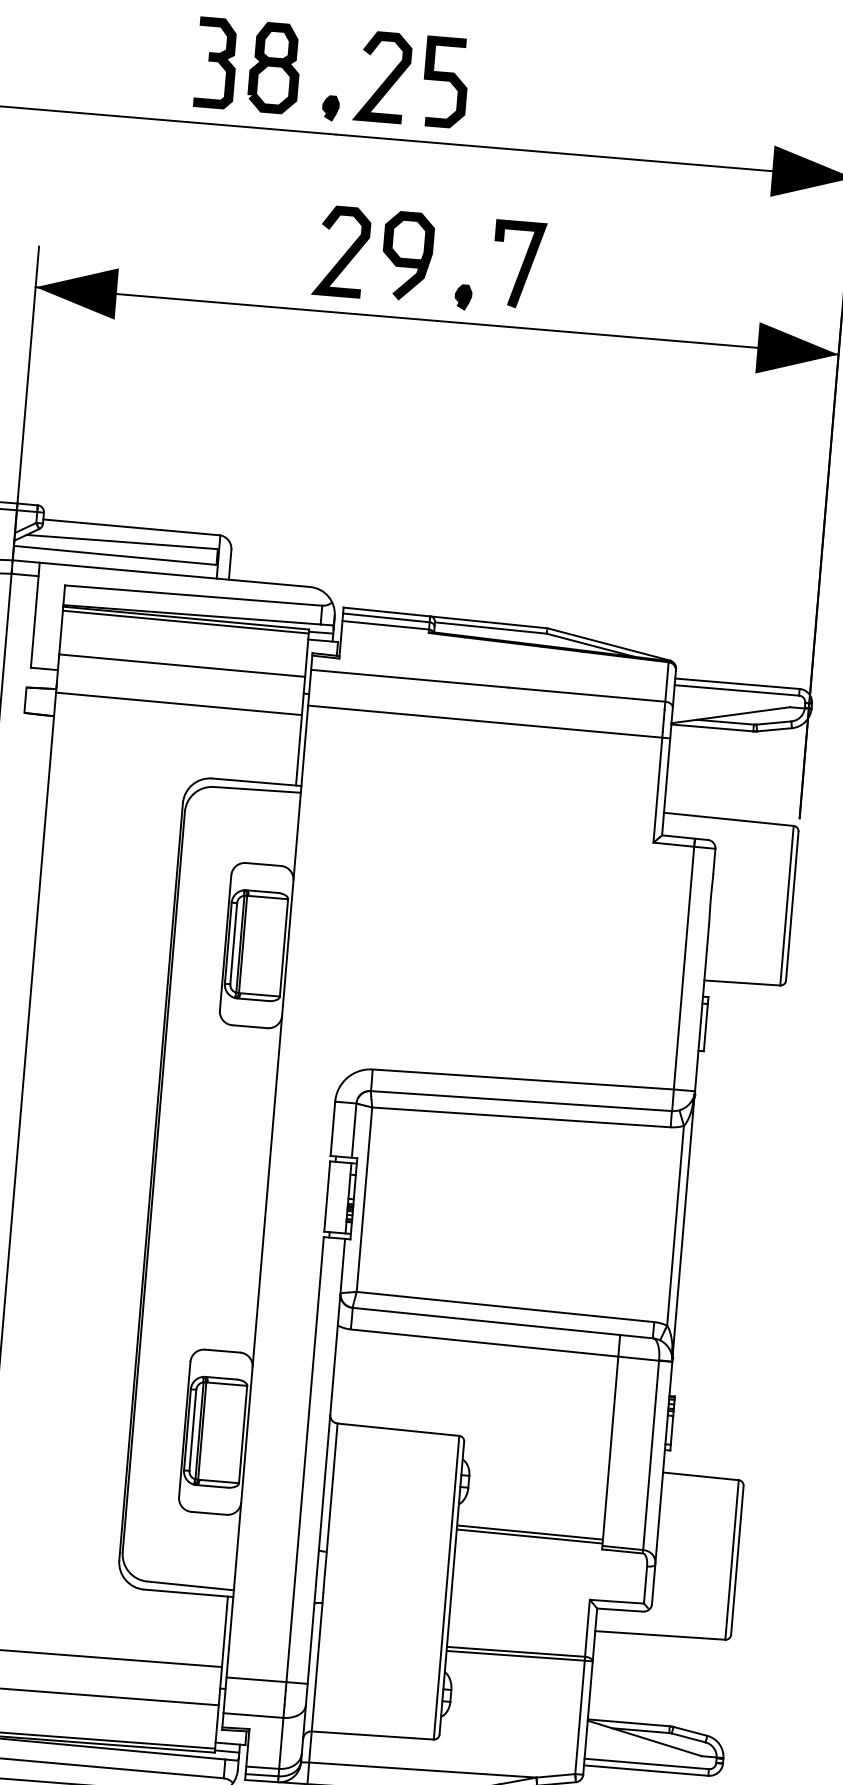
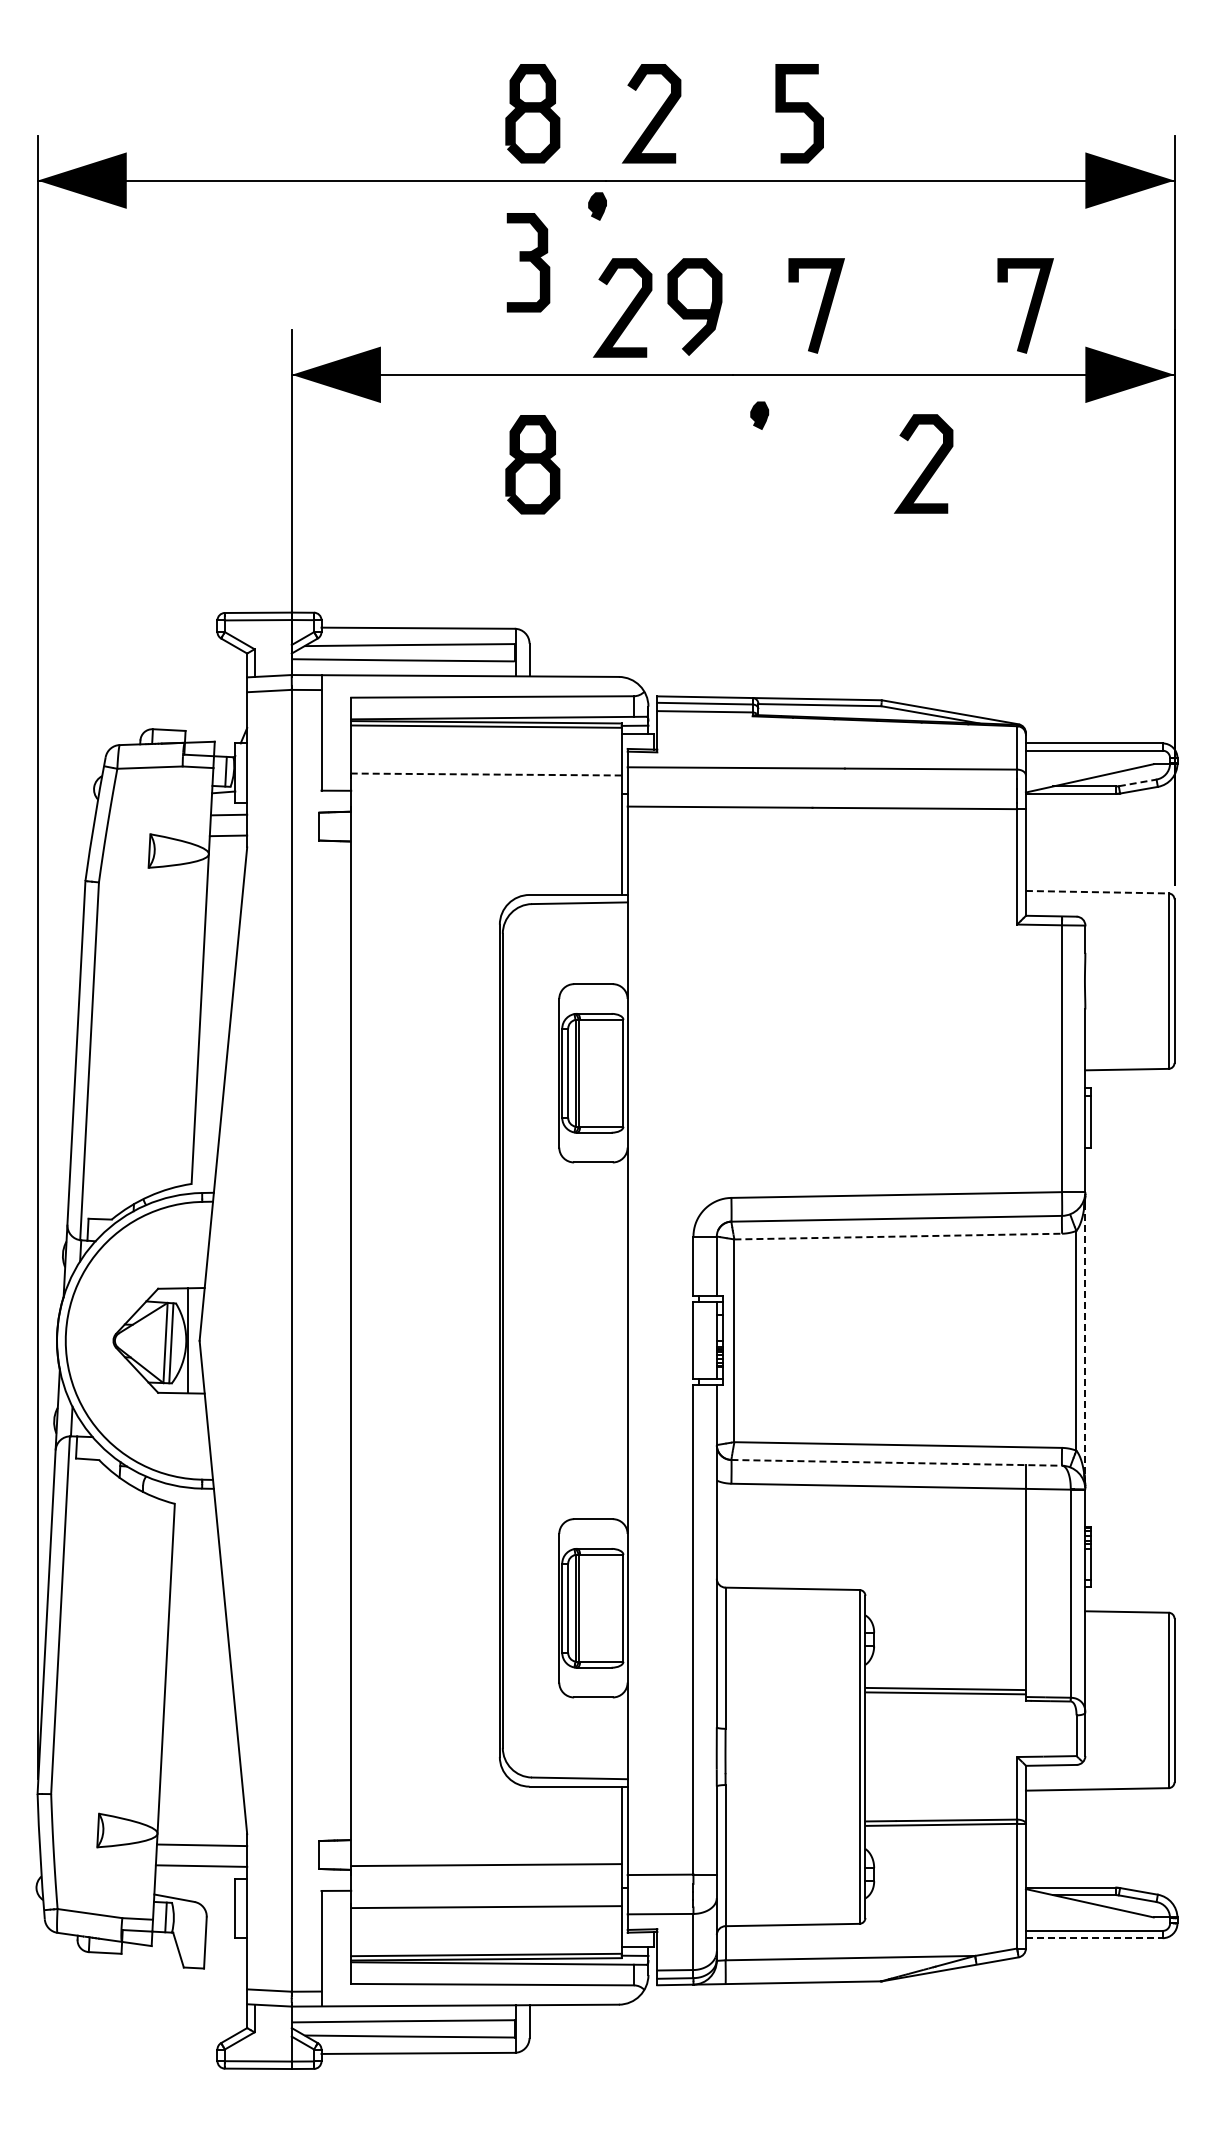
part: (216, 63) -> (528, 262), moved
curve: (445, 81) -> (799, 112), moved
part: (330, 108) -> (597, 206), moved
line: (711, 280) -> (1029, 305), added
part: (463, 297) -> (759, 415), moved
part: (247, 387) -> (532, 464), added
curve: (605, 419) -> (926, 466), added
line: (181, 665) -> (485, 774), solid -> dashed
line: (179, 703) -> (486, 816), removed
line: (774, 722) -> (1138, 782), solid -> dashed
line: (728, 819) -> (1097, 892), solid -> dashed
line: (521, 1117) -> (898, 1236), solid -> dashed
line: (683, 1226) -> (1085, 1340), solid -> dashed
line: (503, 1322) -> (897, 1462), solid -> dashed
line: (646, 1770) -> (1094, 1938), solid -> dashed

